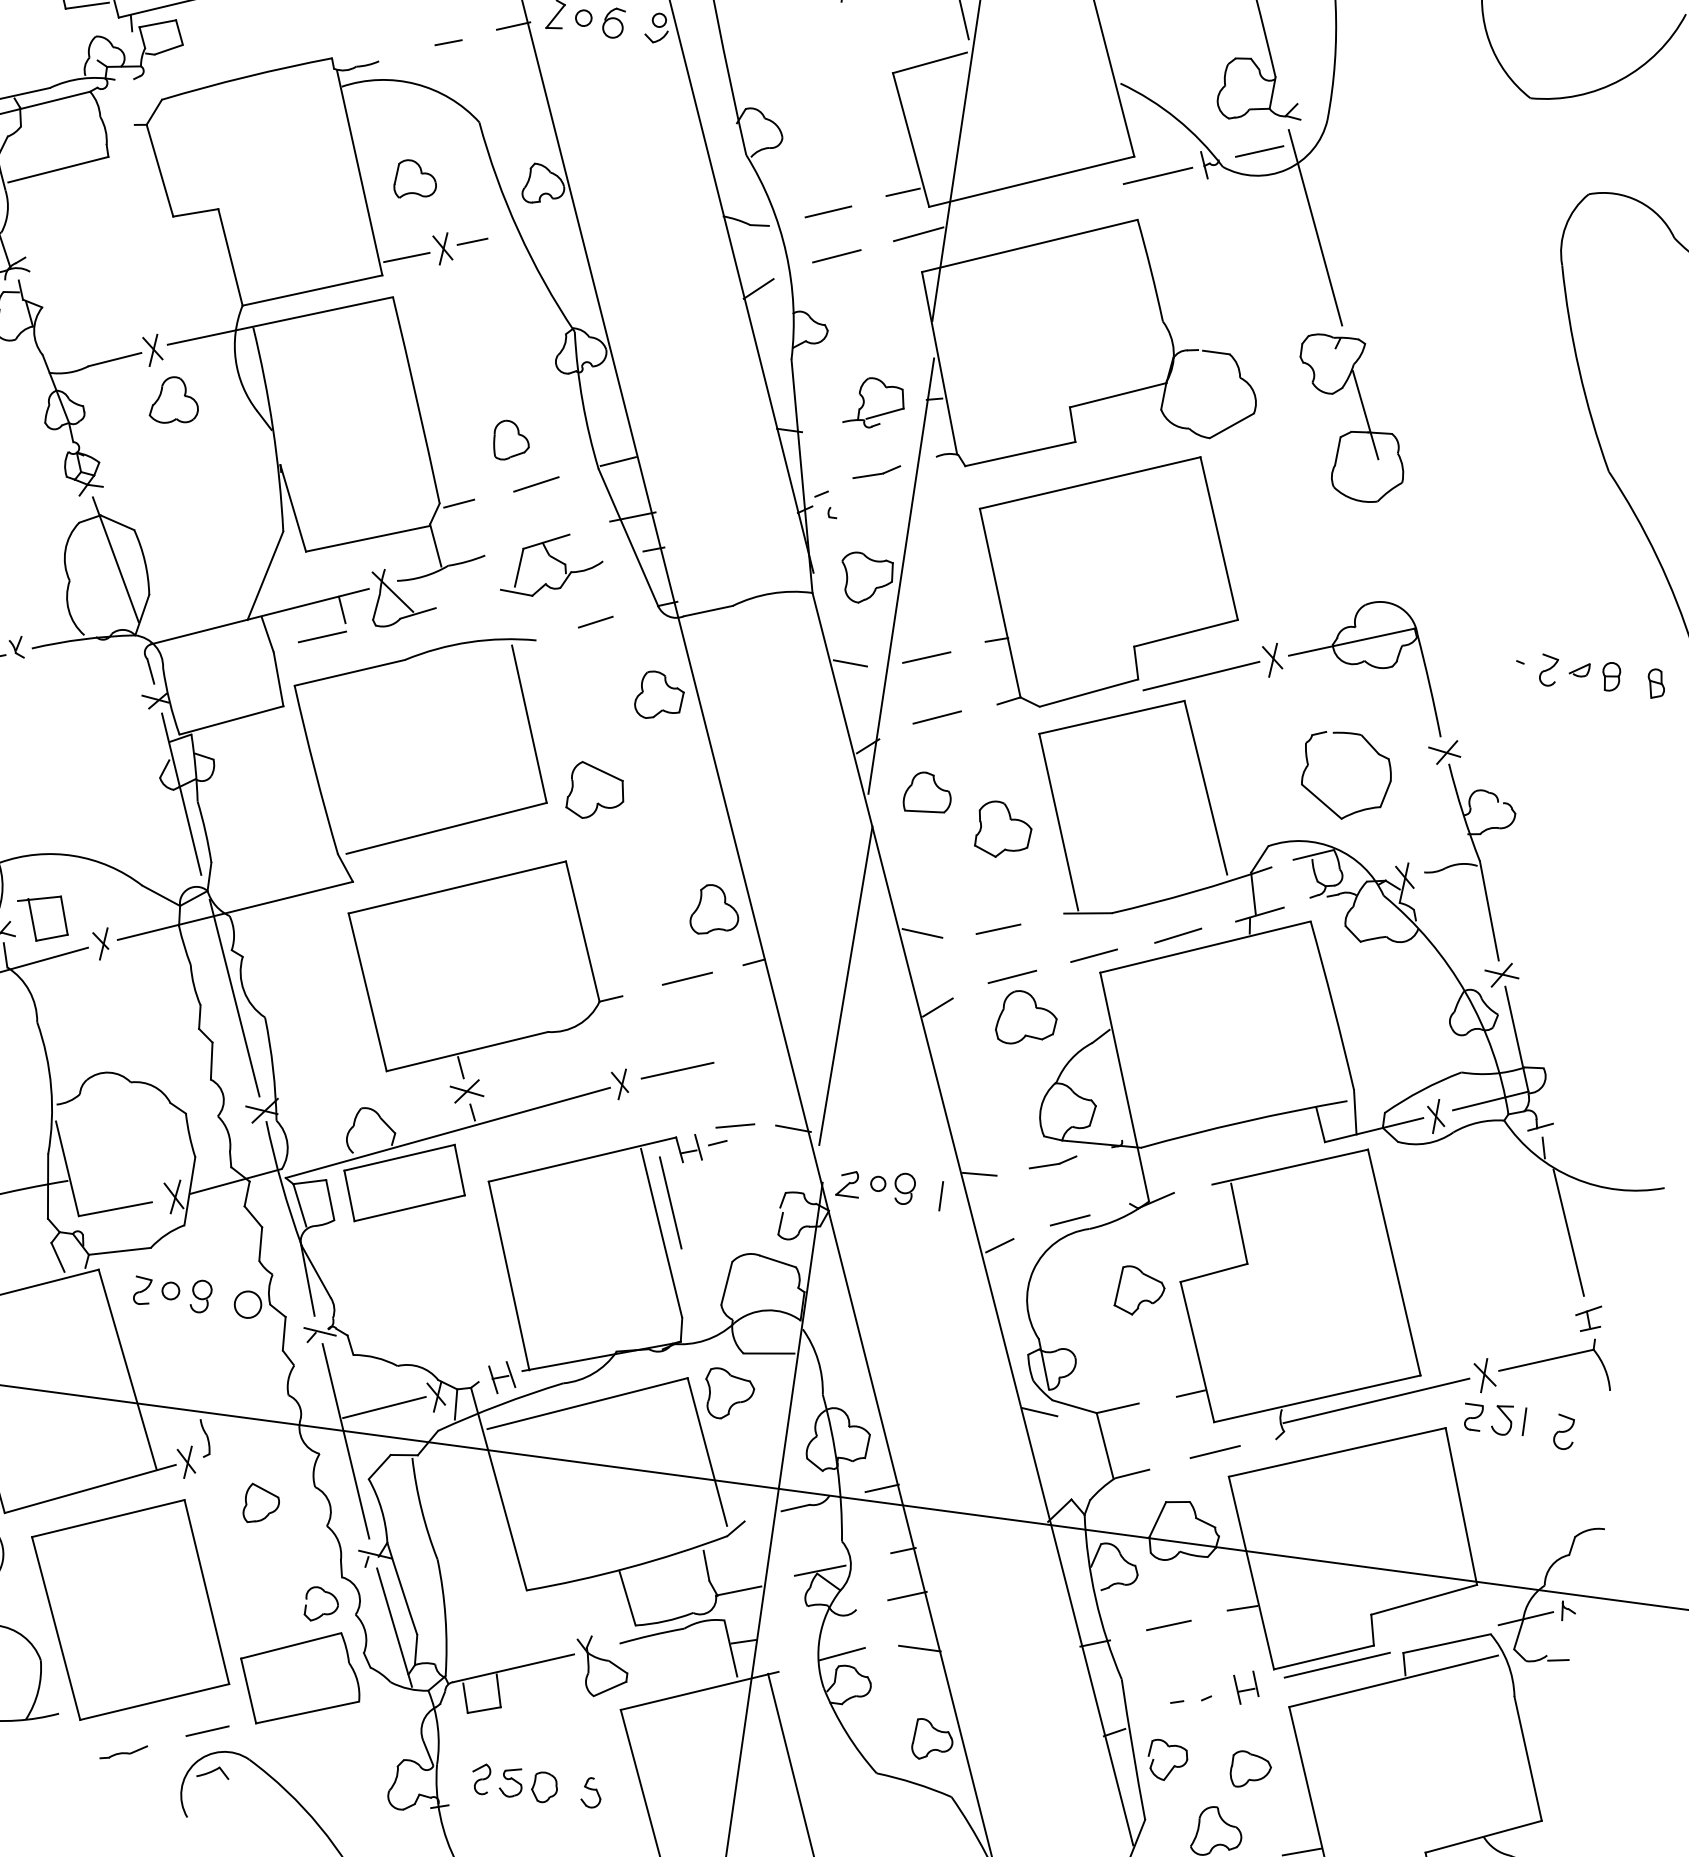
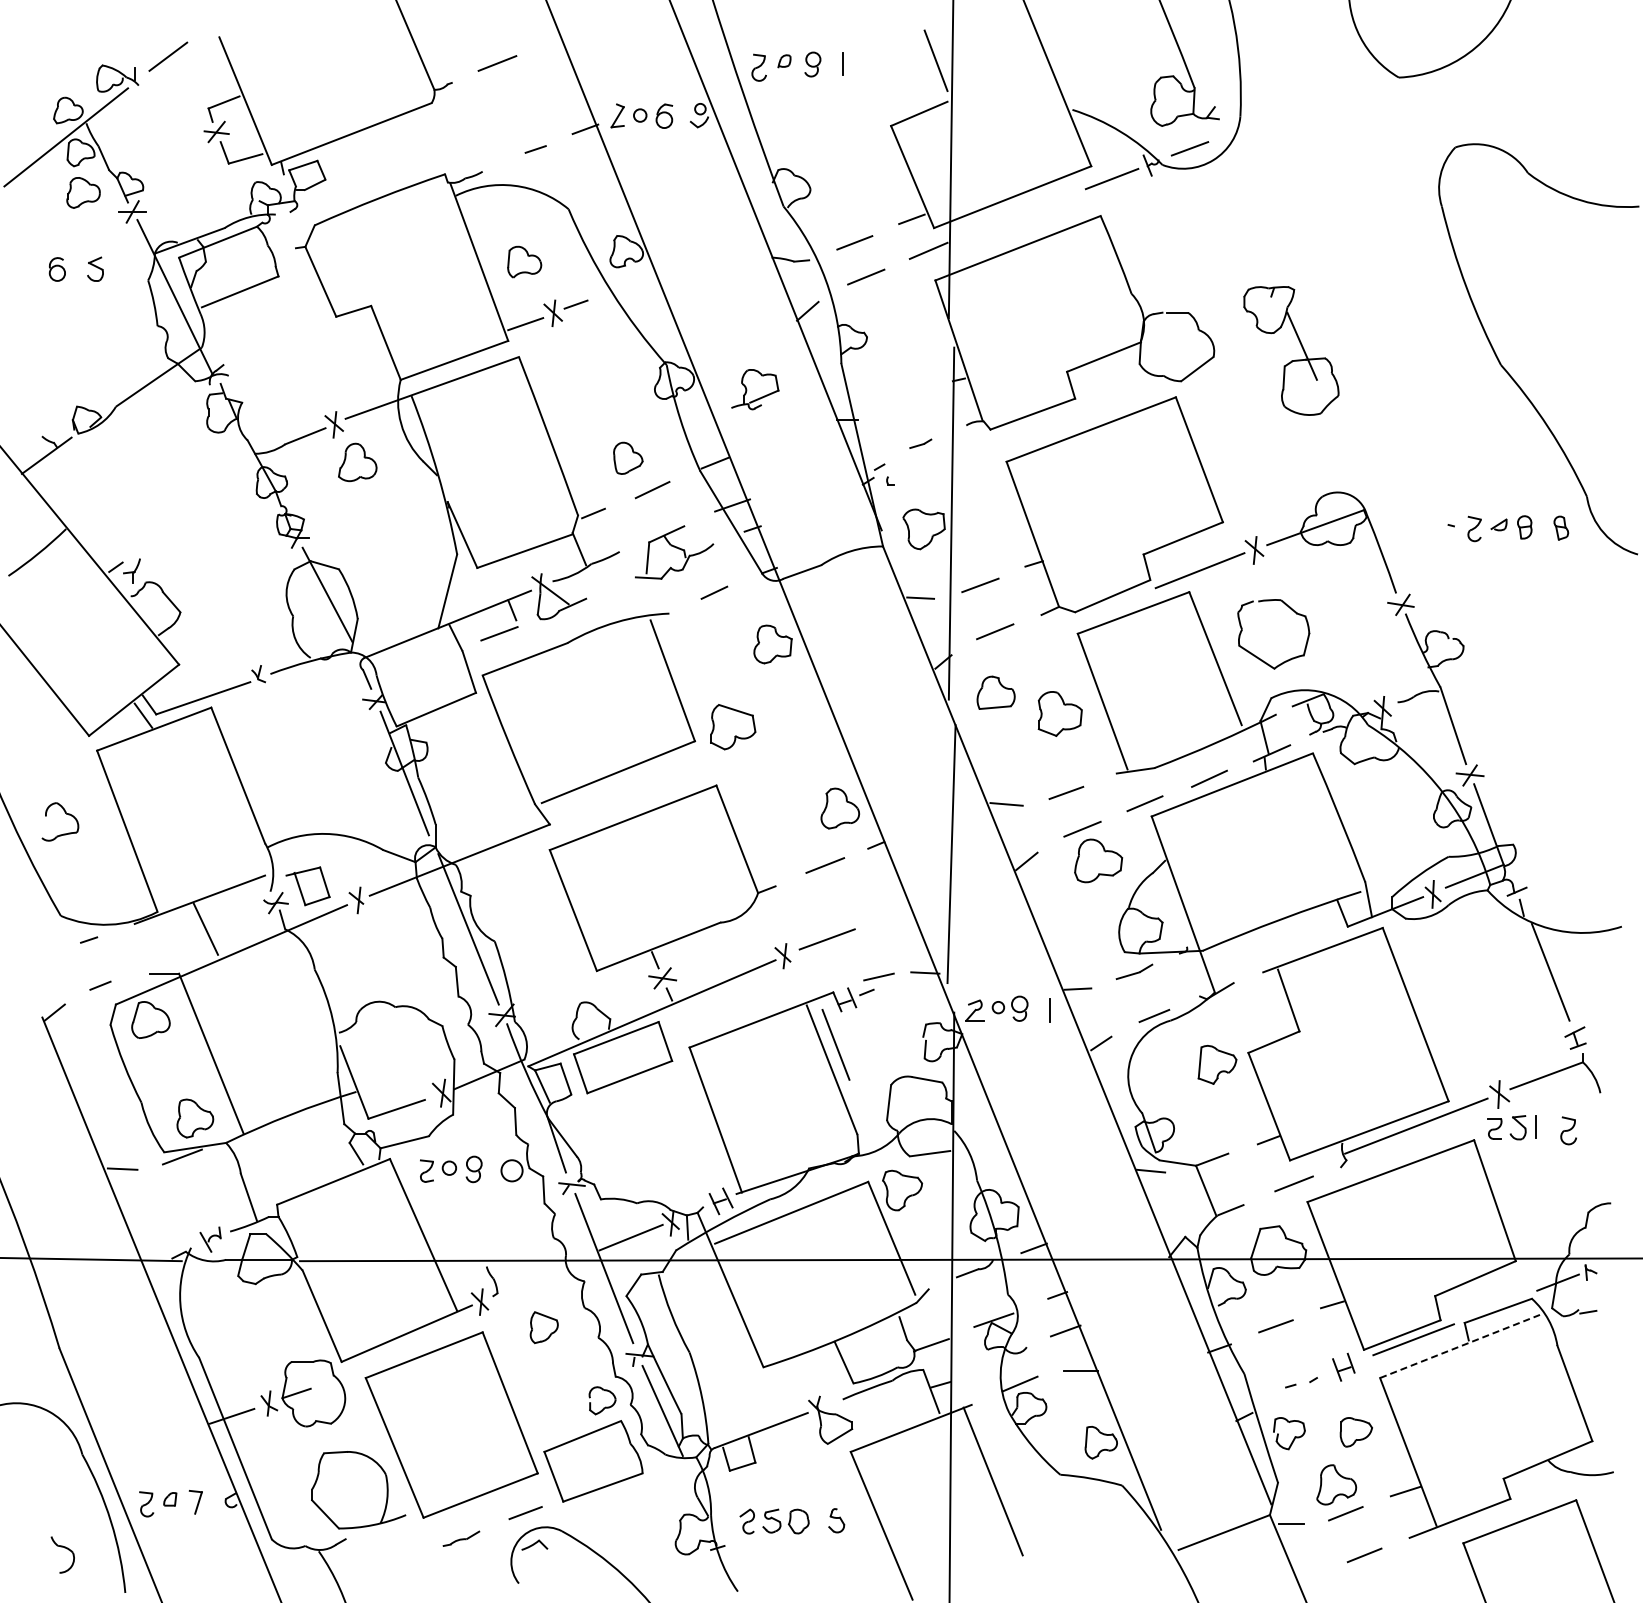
line: (1314, 226) -> (1241, 202), removed
part: (875, 403) -> (755, 389), moved
part: (876, 471) -> (920, 443), size x0.6
part: (1325, 802) -> (1259, 657), moved
line: (1394, 1681) -> (1460, 1346), solid -> dashed

